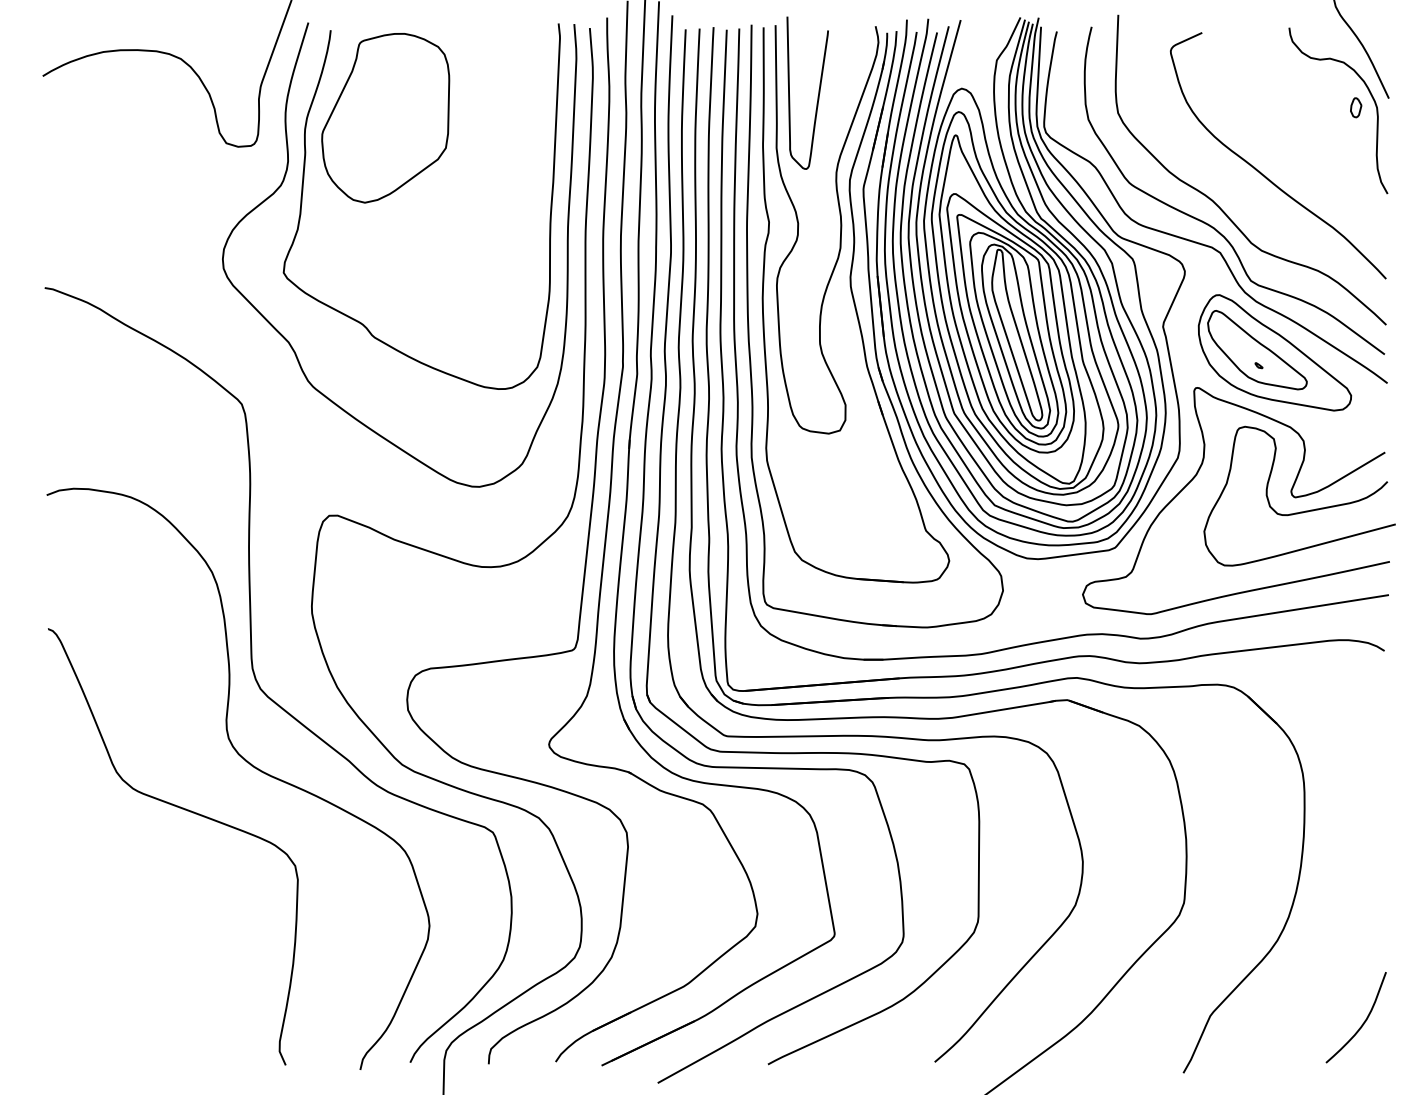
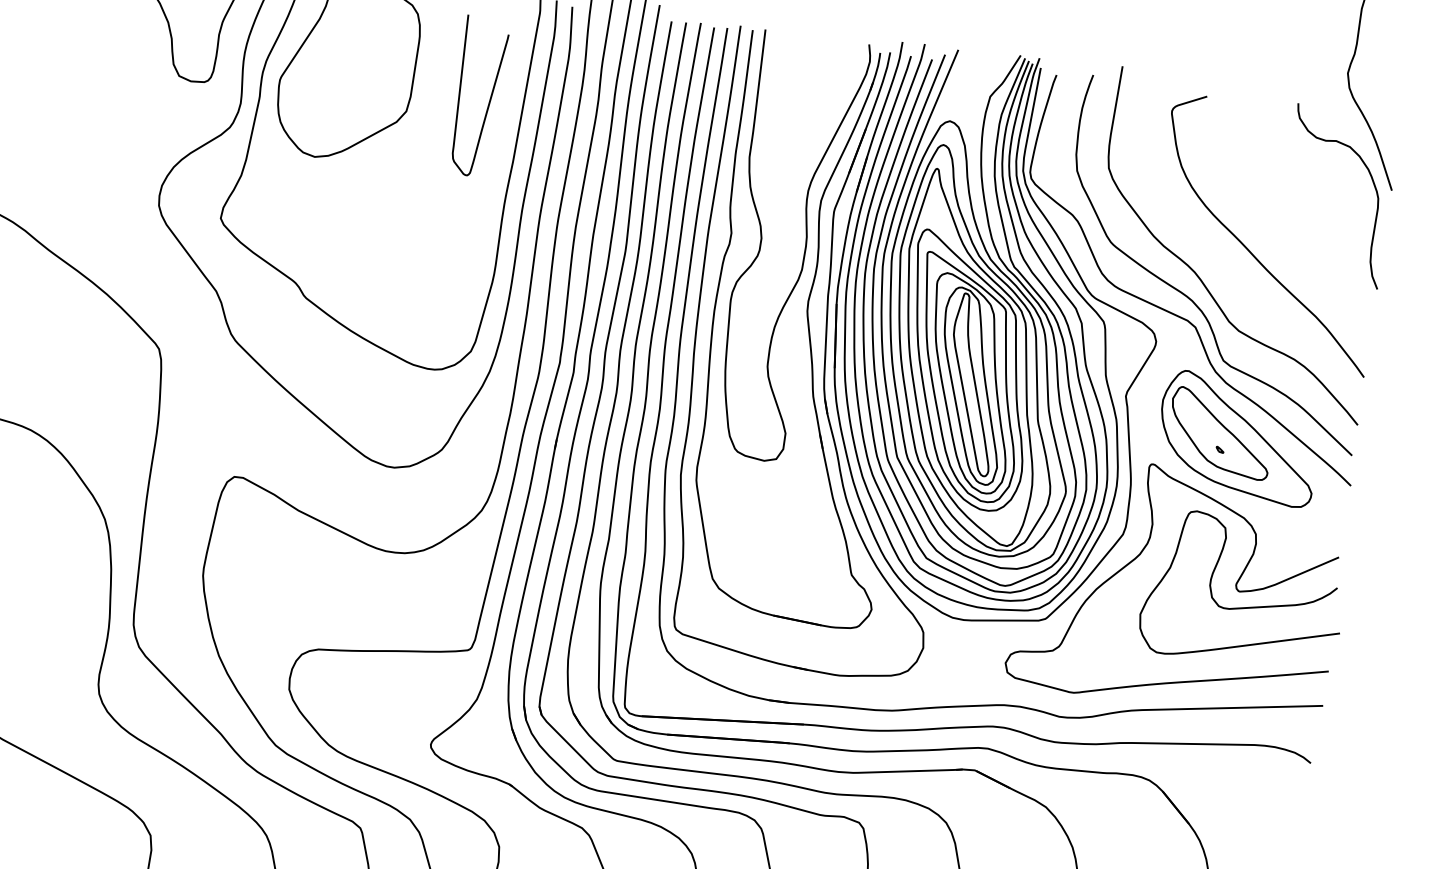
curve: (817, 96) -> (488, 101), moved
part: (1356, 107) -> (1356, 195), removed

